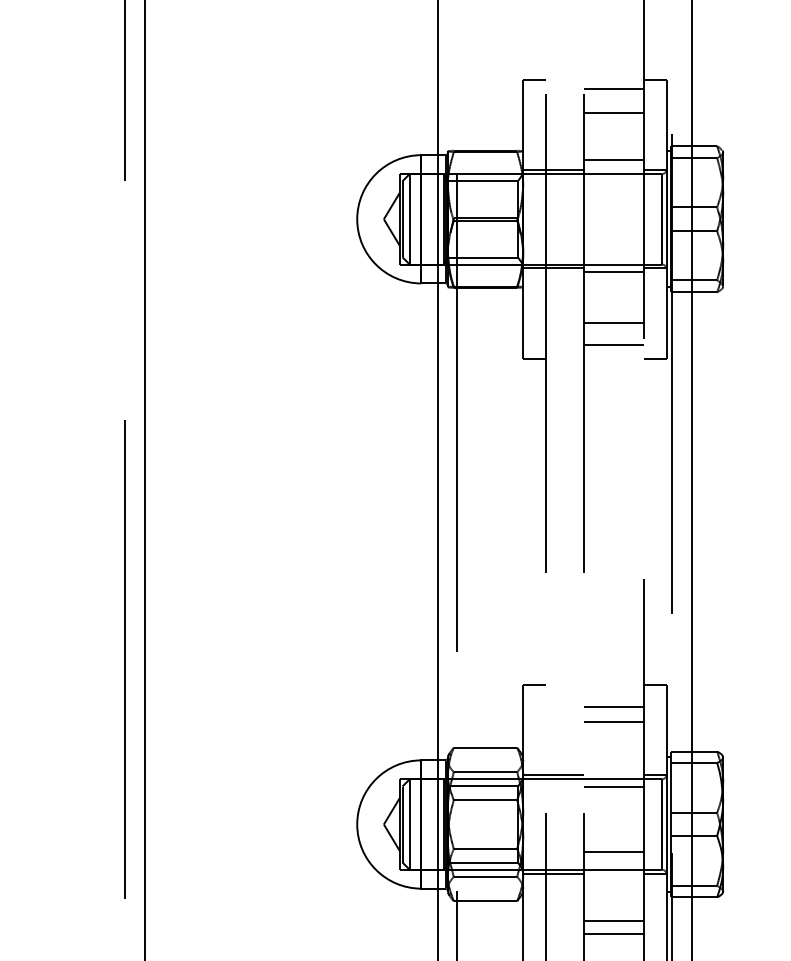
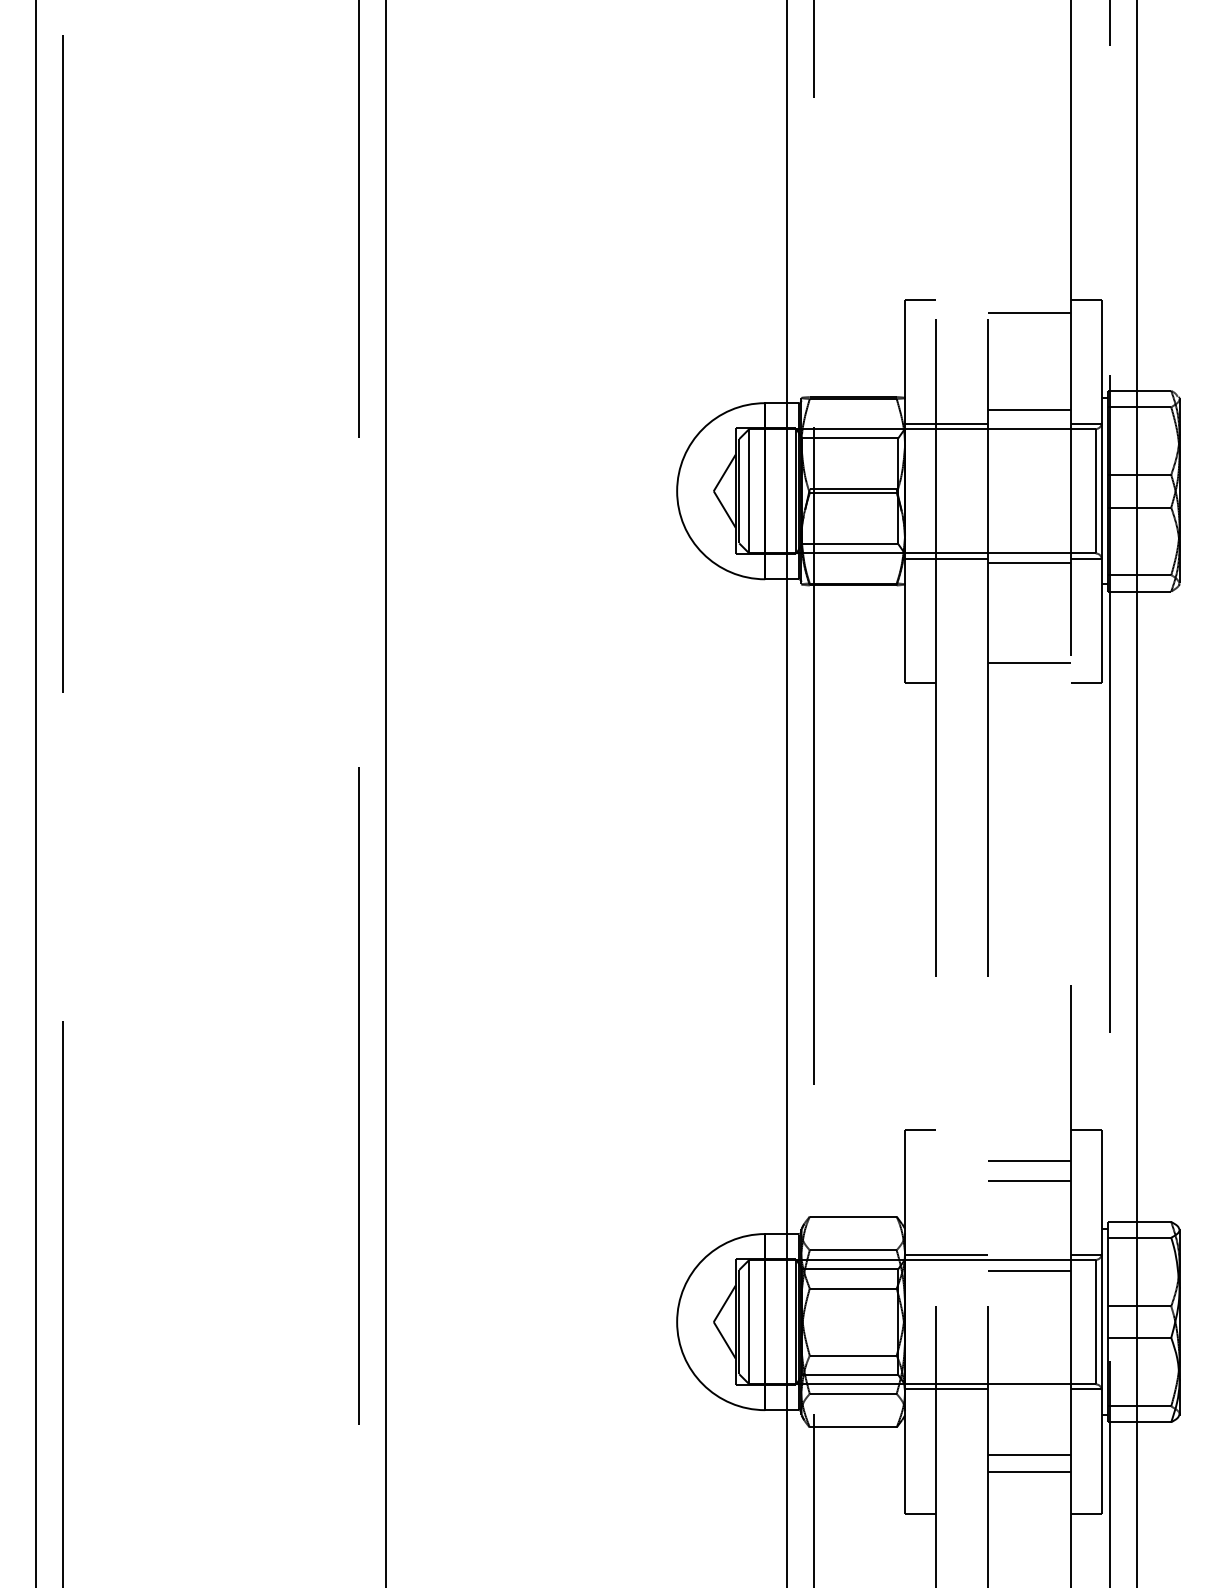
line: (613, 113) -> (1028, 345), removed
line: (613, 322) -> (1028, 633), removed
line: (613, 851) -> (1028, 1359), removed

